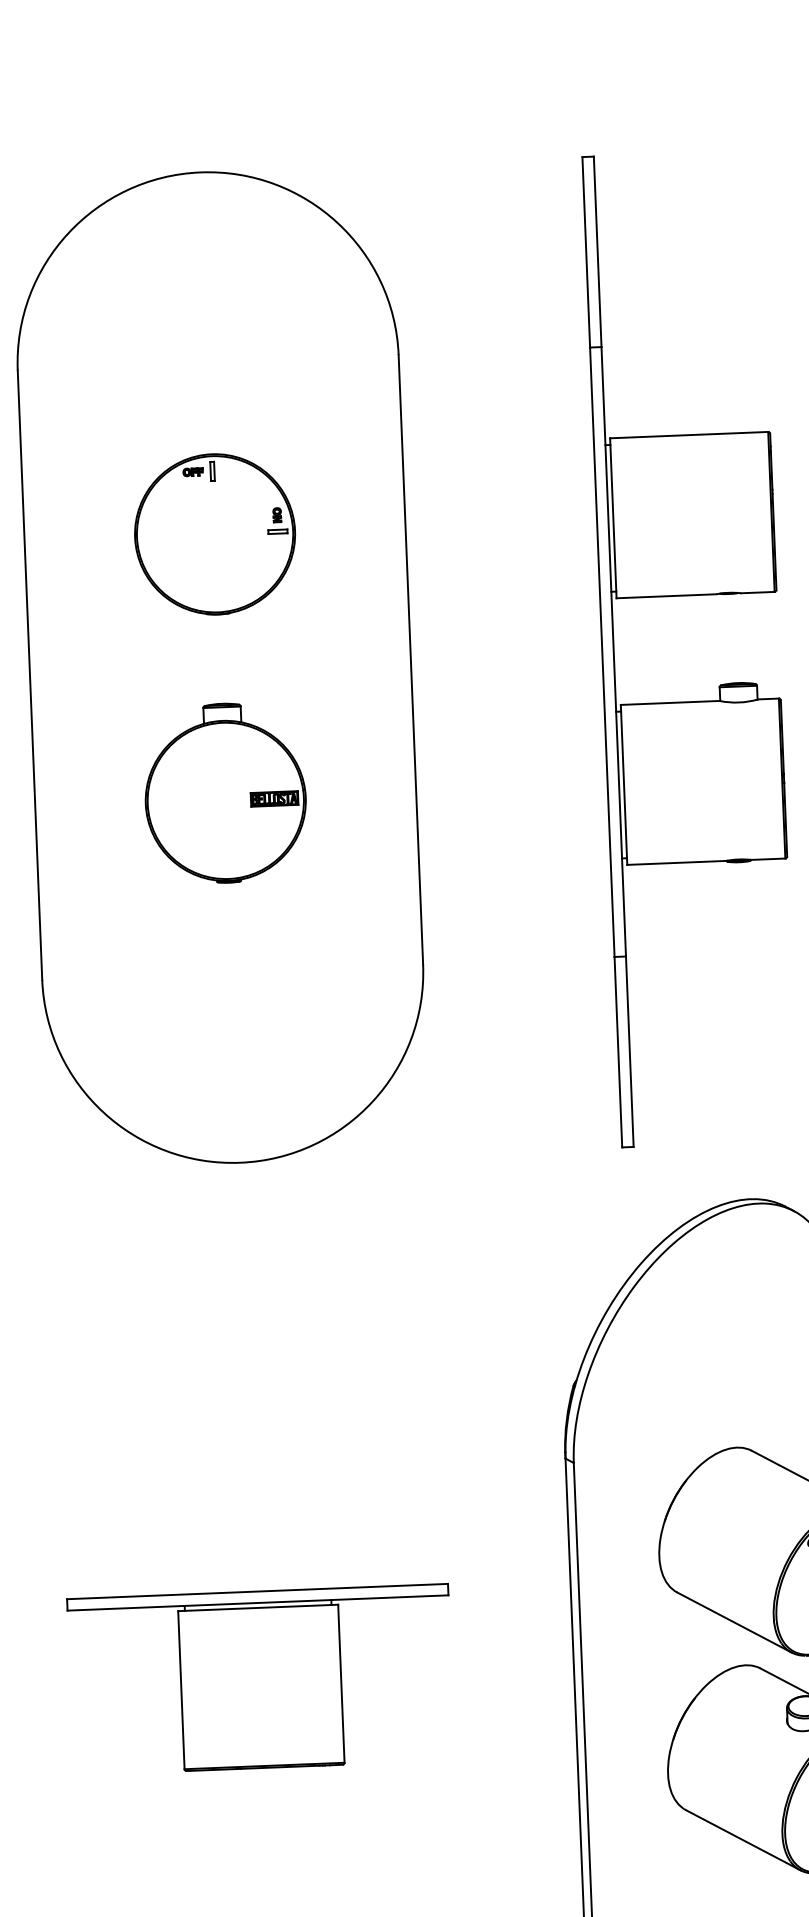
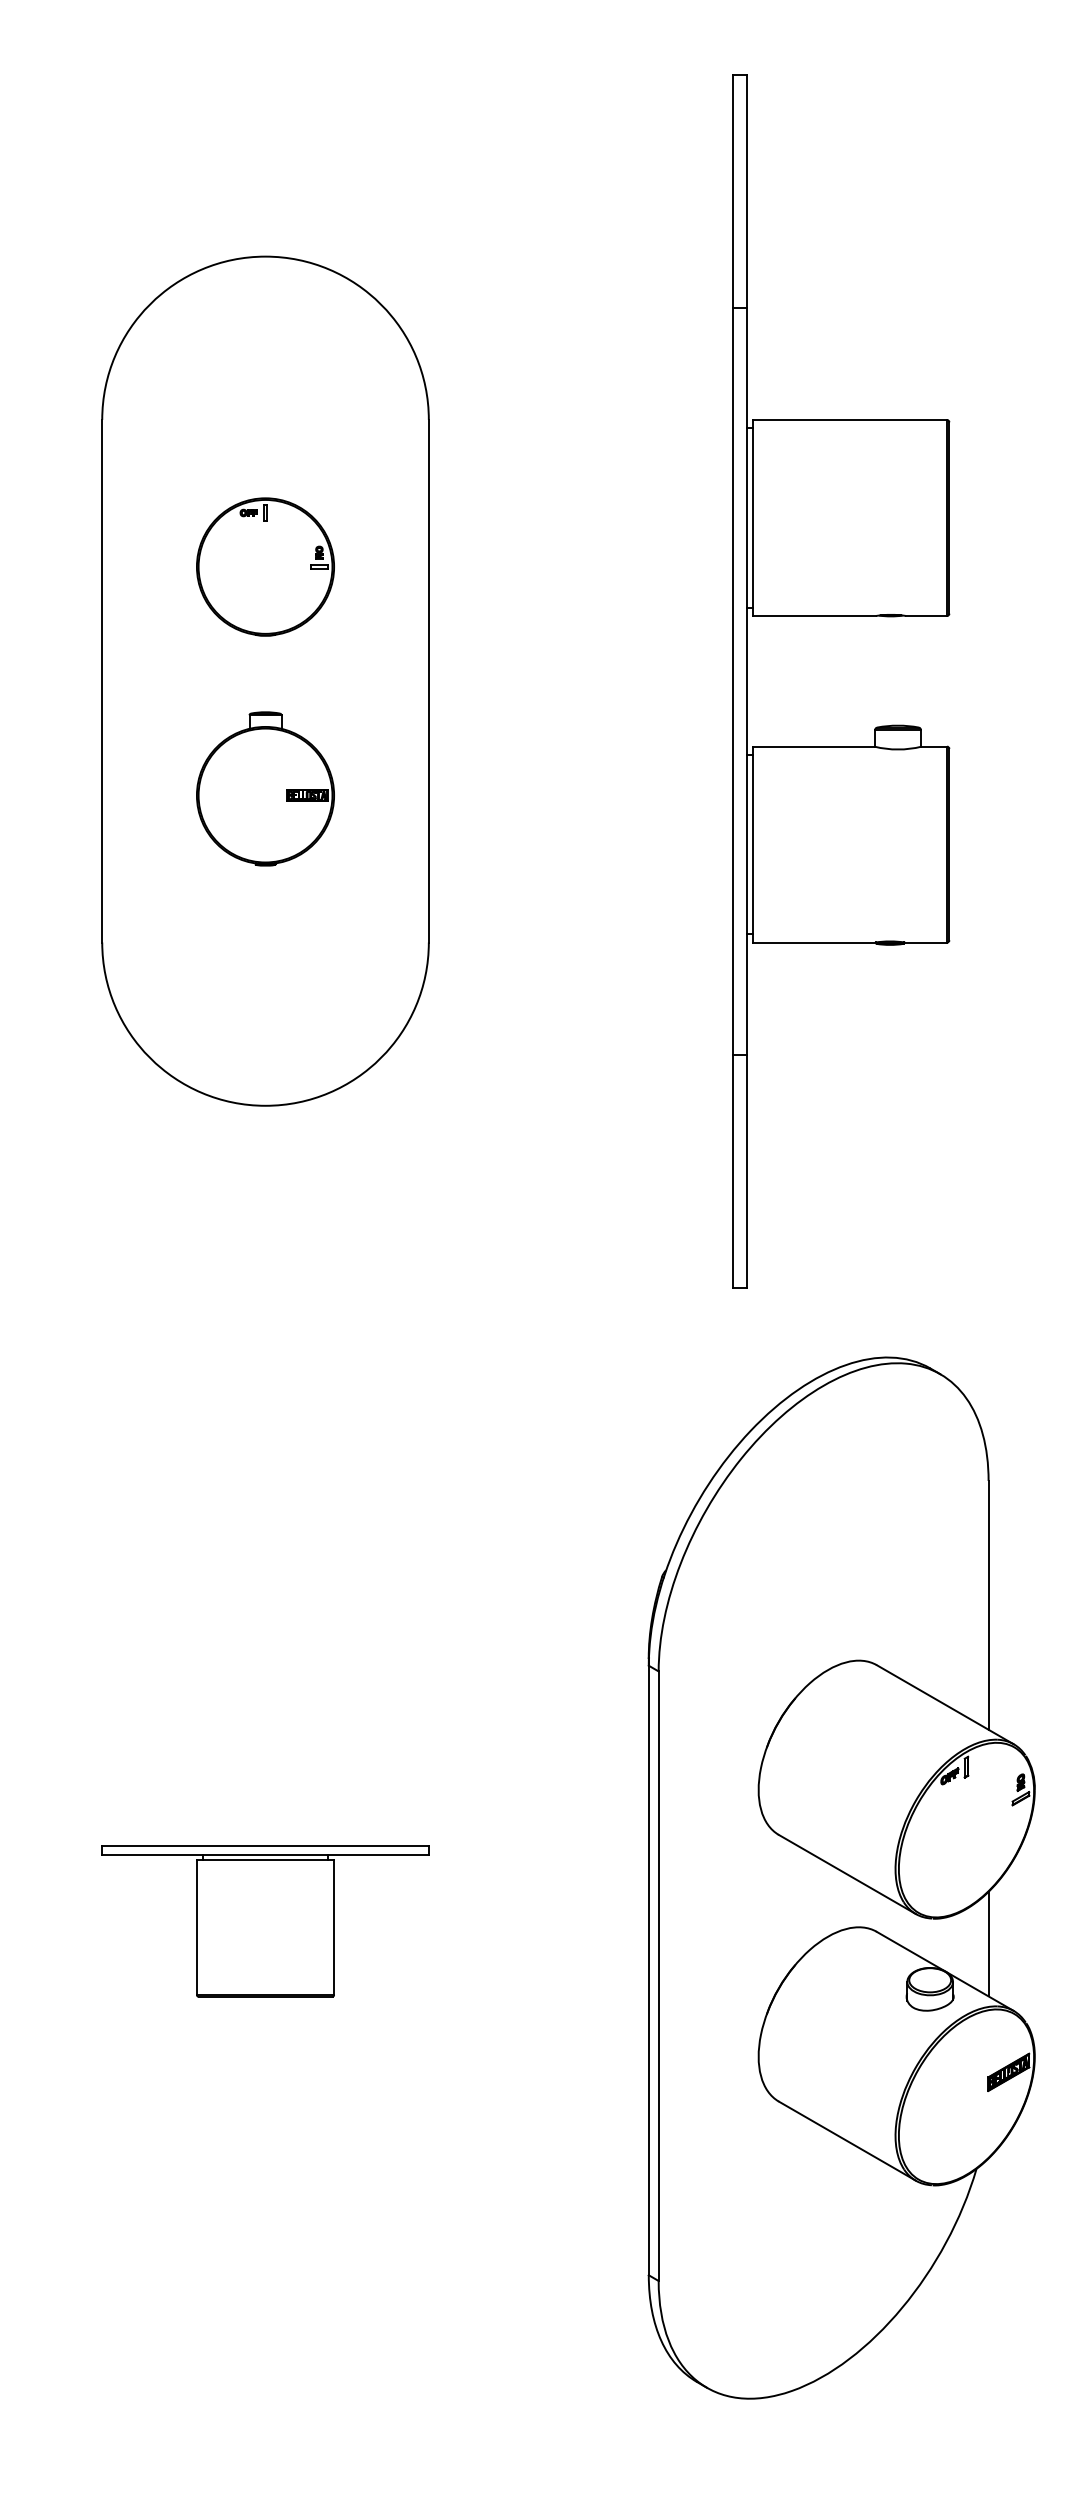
part: (220, 666) -> (265, 680), size x0.7
part: (261, 1679) -> (265, 1920), size x0.7

